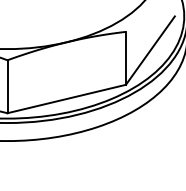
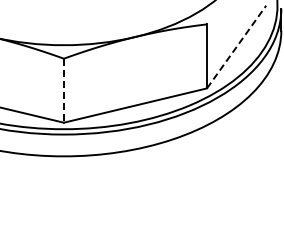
line: (150, 50) -> (236, 47), solid -> dashed
line: (7, 86) -> (63, 90), solid -> dashed

